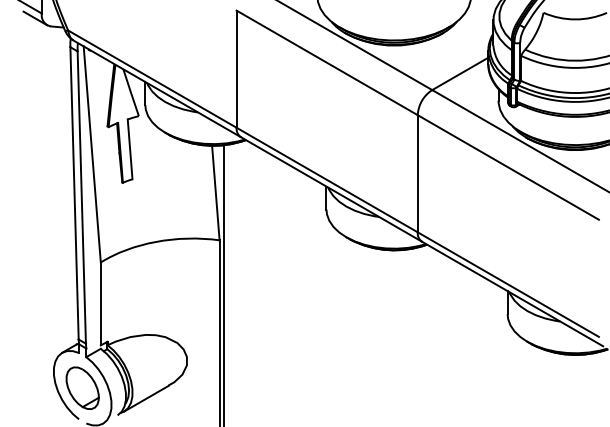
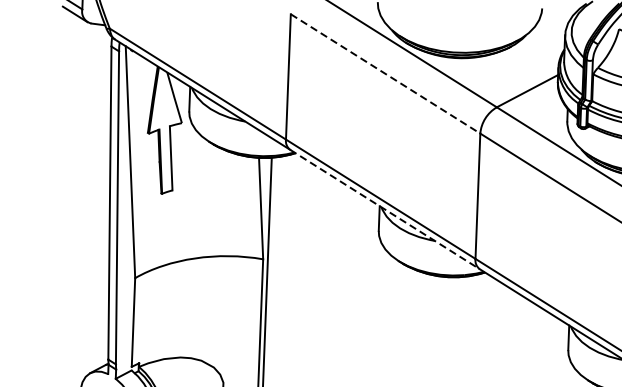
line: (327, 62) -> (385, 73), solid -> dashed
line: (331, 189) -> (384, 209), solid -> dashed

